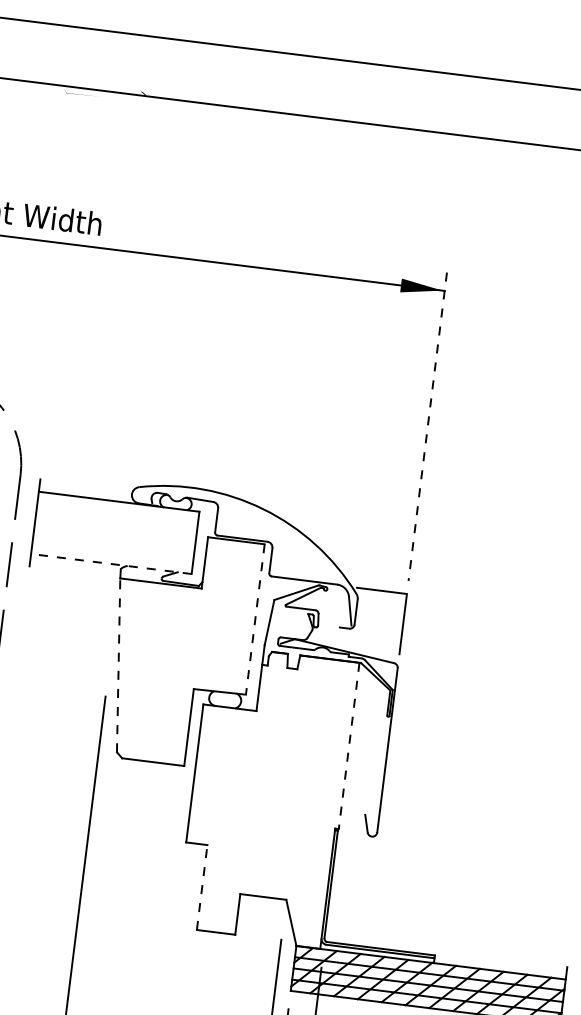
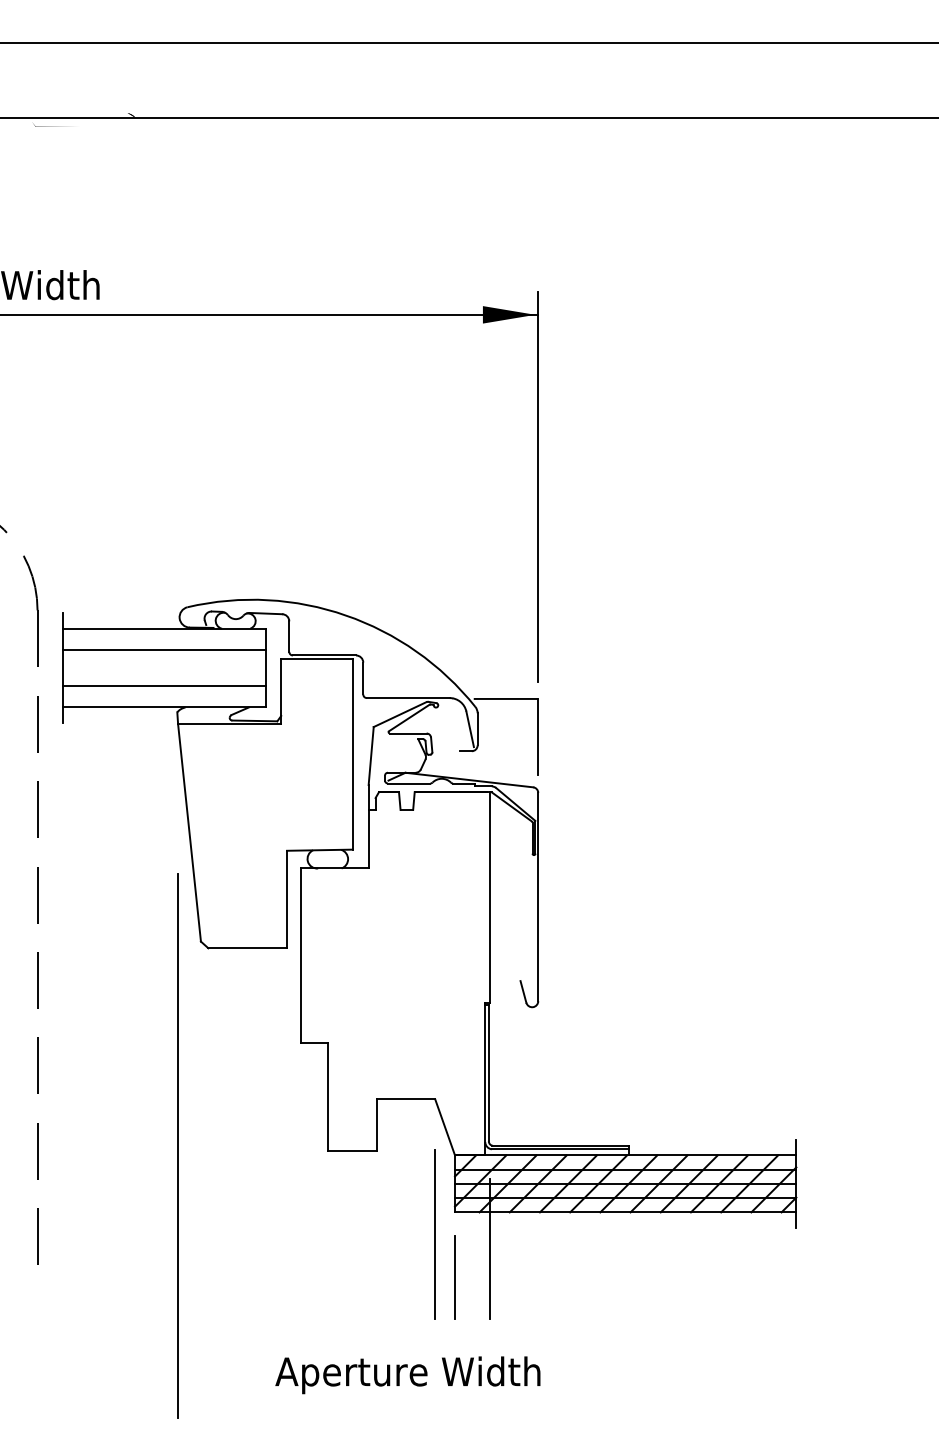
line: (427, 427) -> (538, 487), dashed -> solid
line: (116, 519) -> (164, 650), added
line: (113, 546) -> (164, 685), added
line: (111, 563) -> (164, 707), dashed -> solid
line: (254, 619) -> (352, 754), dashed -> solid
line: (118, 665) -> (189, 832), dashed -> solid
line: (348, 746) -> (489, 898), dashed -> solid
line: (202, 887) -> (328, 1097), dashed -> solid

